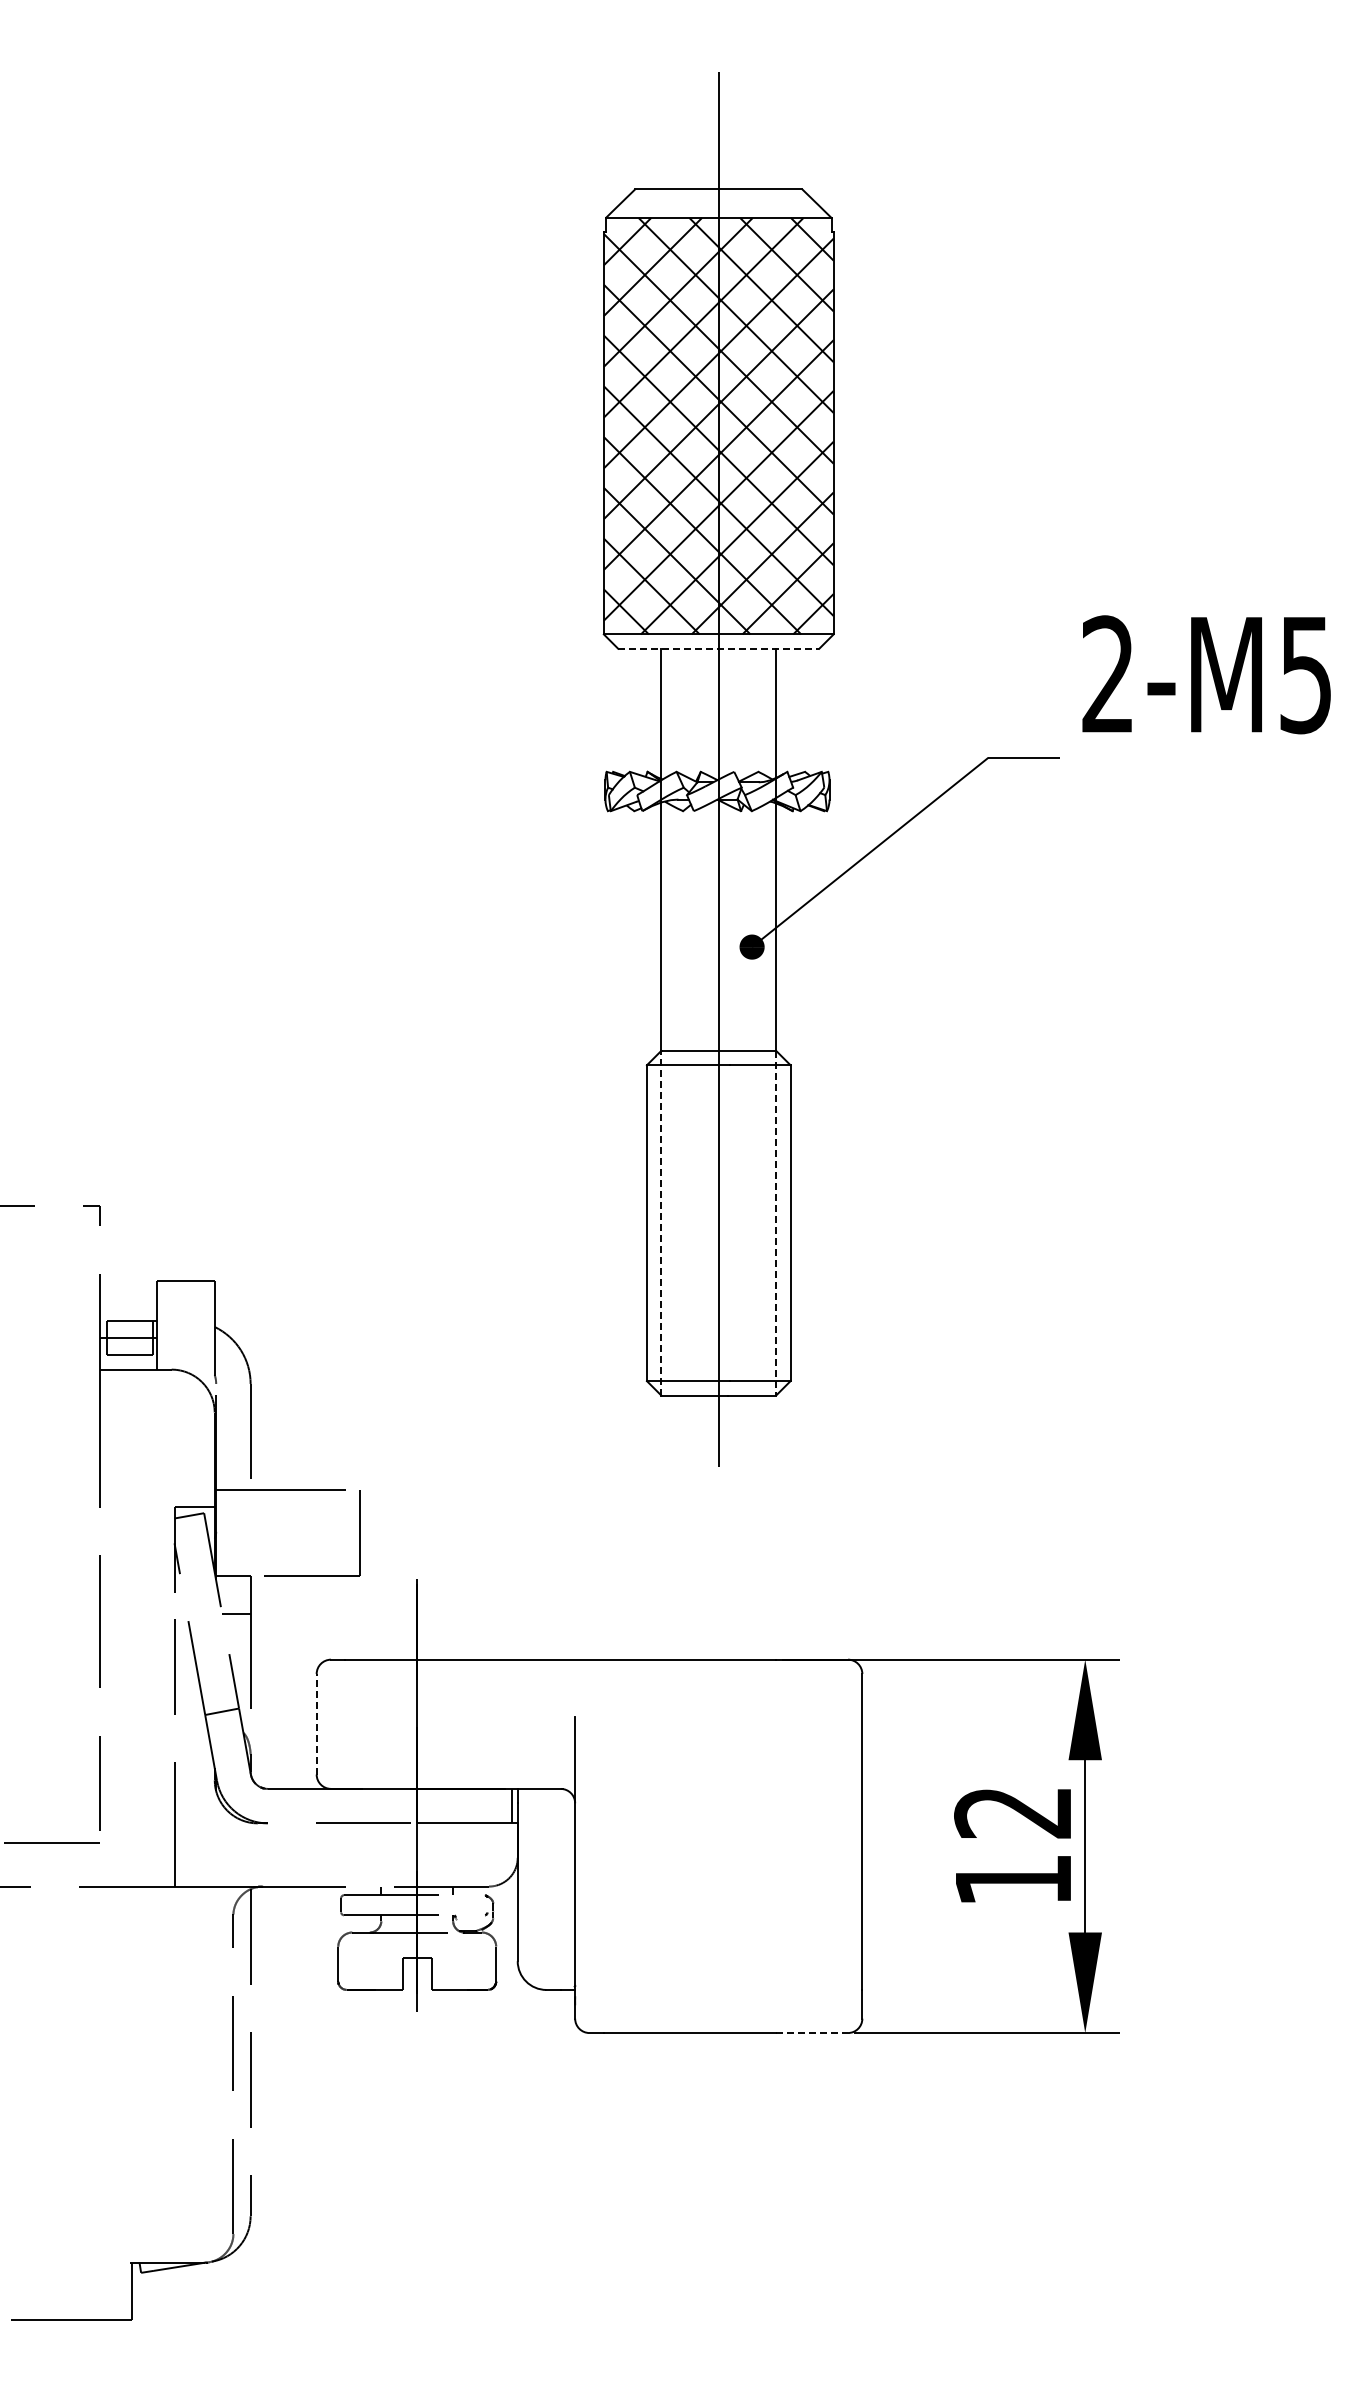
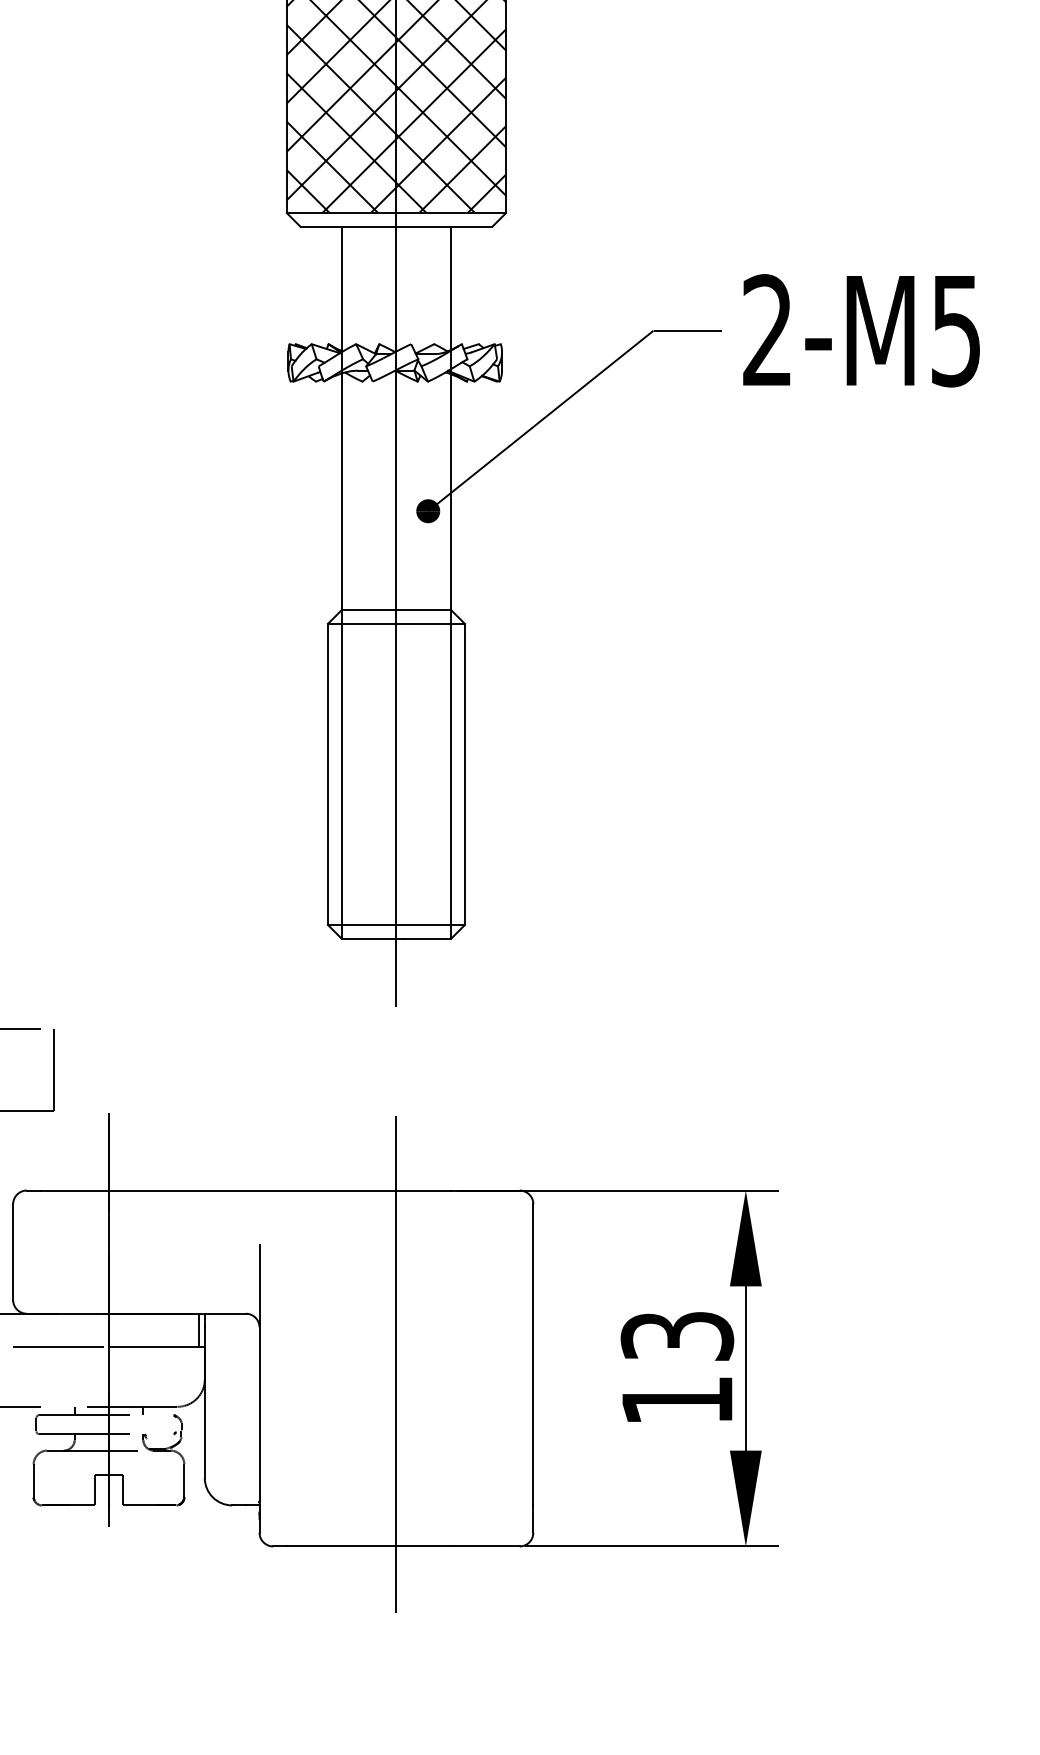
line: (718, 648) -> (396, 226), dashed -> solid
text: (1206, 674) -> (861, 330), moved
line: (661, 1222) -> (341, 773), dashed -> solid
line: (776, 1223) -> (451, 774), dashed -> solid
line: (316, 1723) -> (12, 1251), dashed -> solid
text: (1013, 1812) -> (677, 1336), 12 -> 13
line: (718, 1841) -> (396, 1363), added
line: (812, 2033) -> (485, 1546), dashed -> solid

